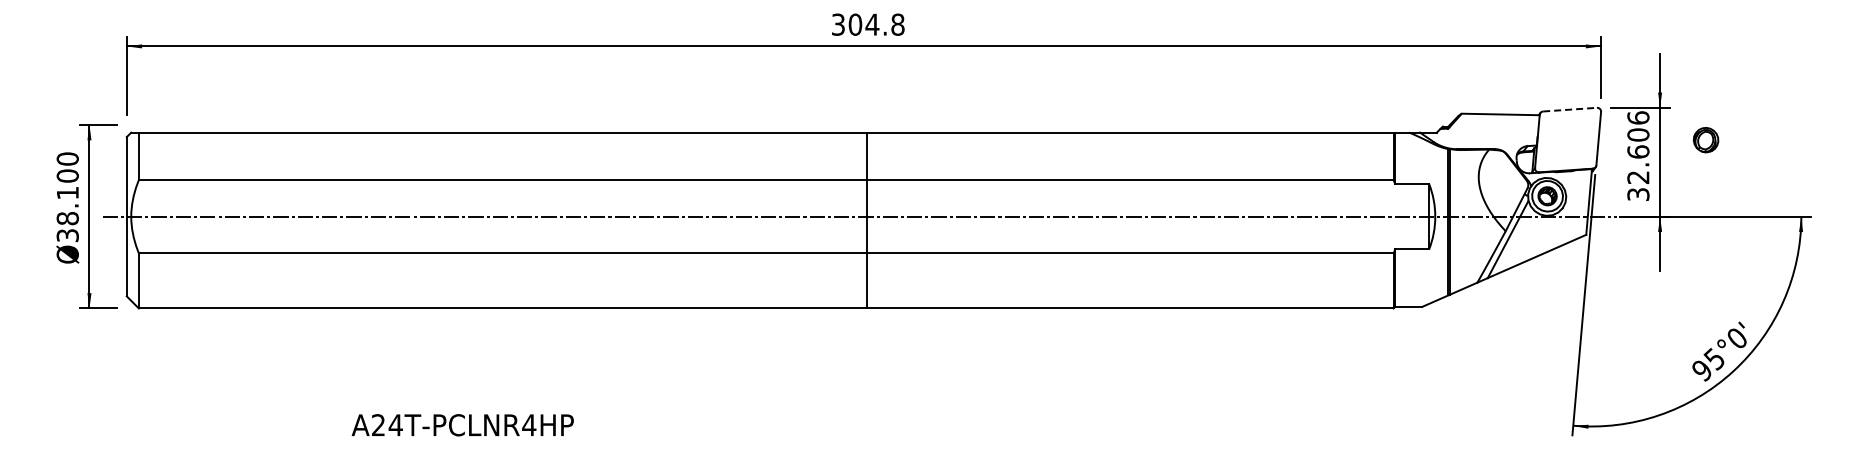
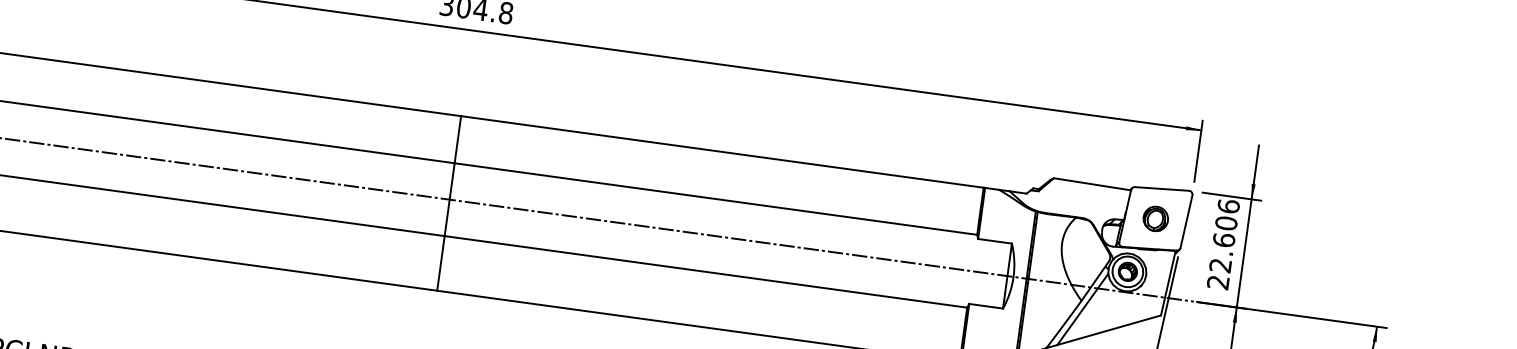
line: (1570, 109) -> (1162, 188), dashed -> solid
part: (1705, 140) -> (1155, 219), moved
text: (1638, 194) -> (1218, 282), 32.606 -> 22.606

